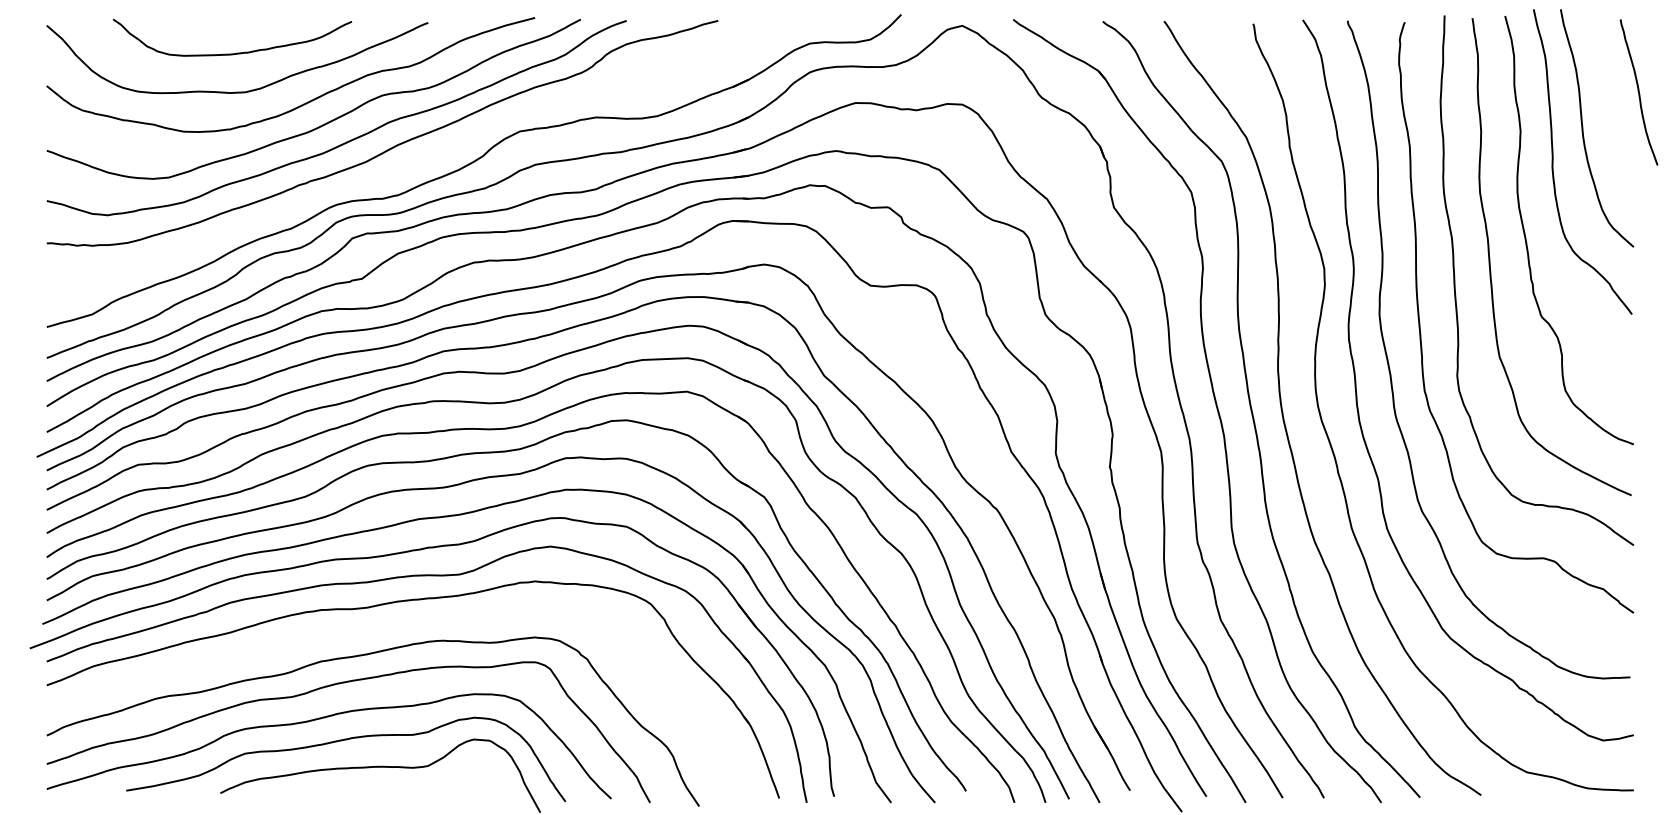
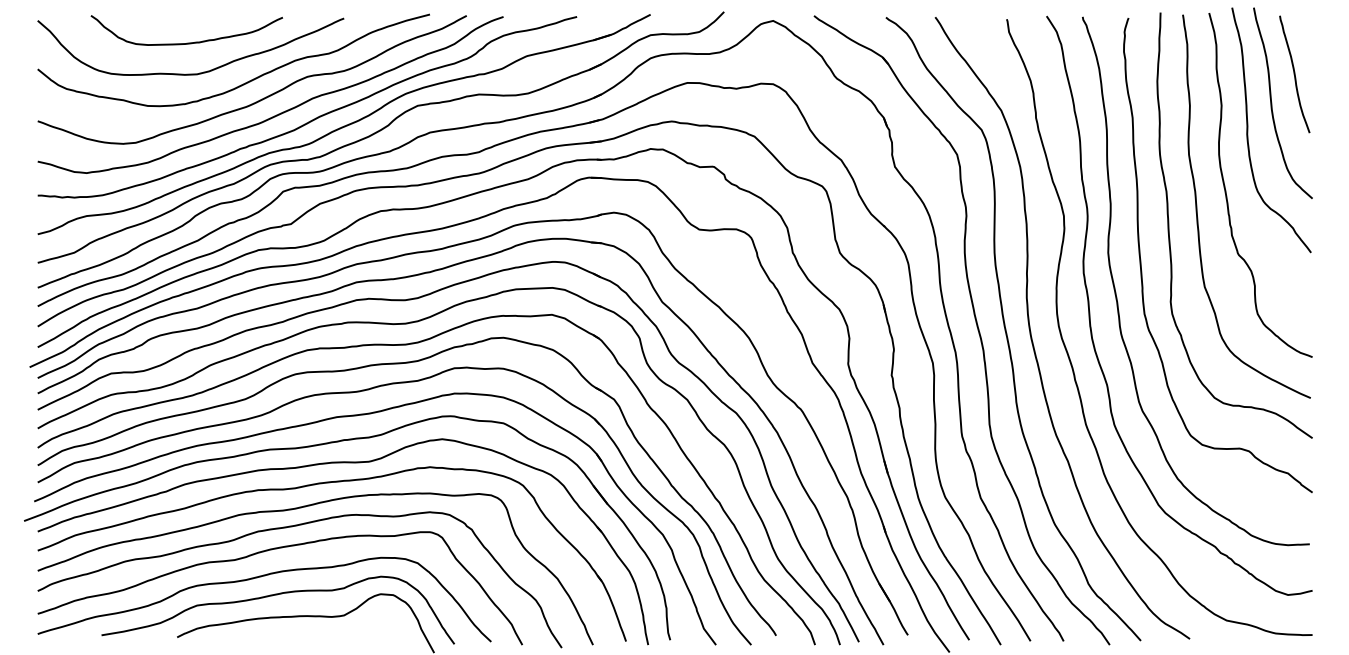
curve: (1638, 92) -> (1294, 74), moved
part: (427, 154) -> (343, 124), added
curve: (375, 632) -> (301, 508), added

